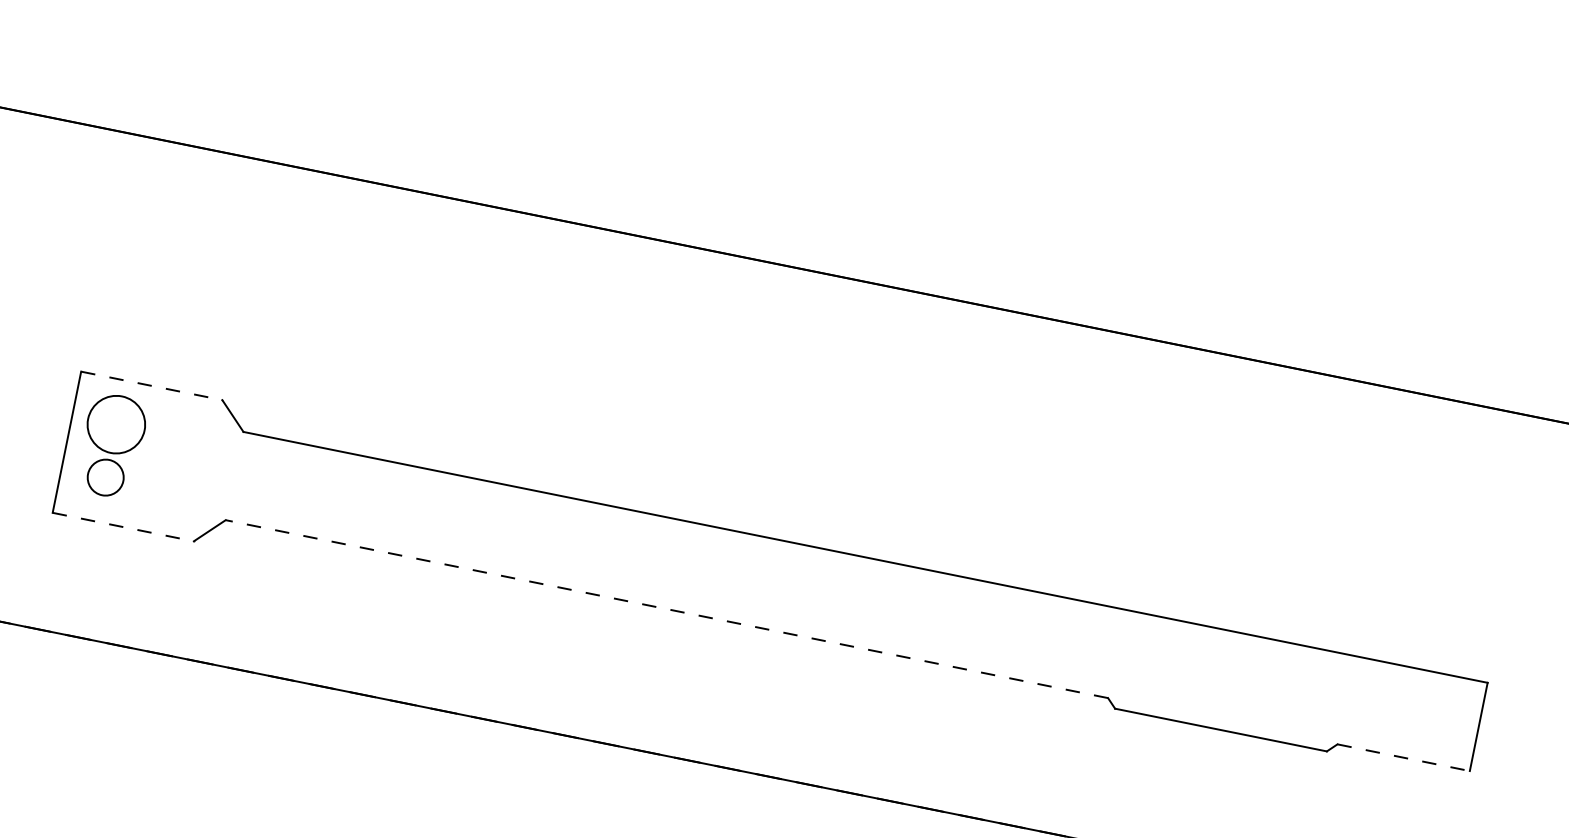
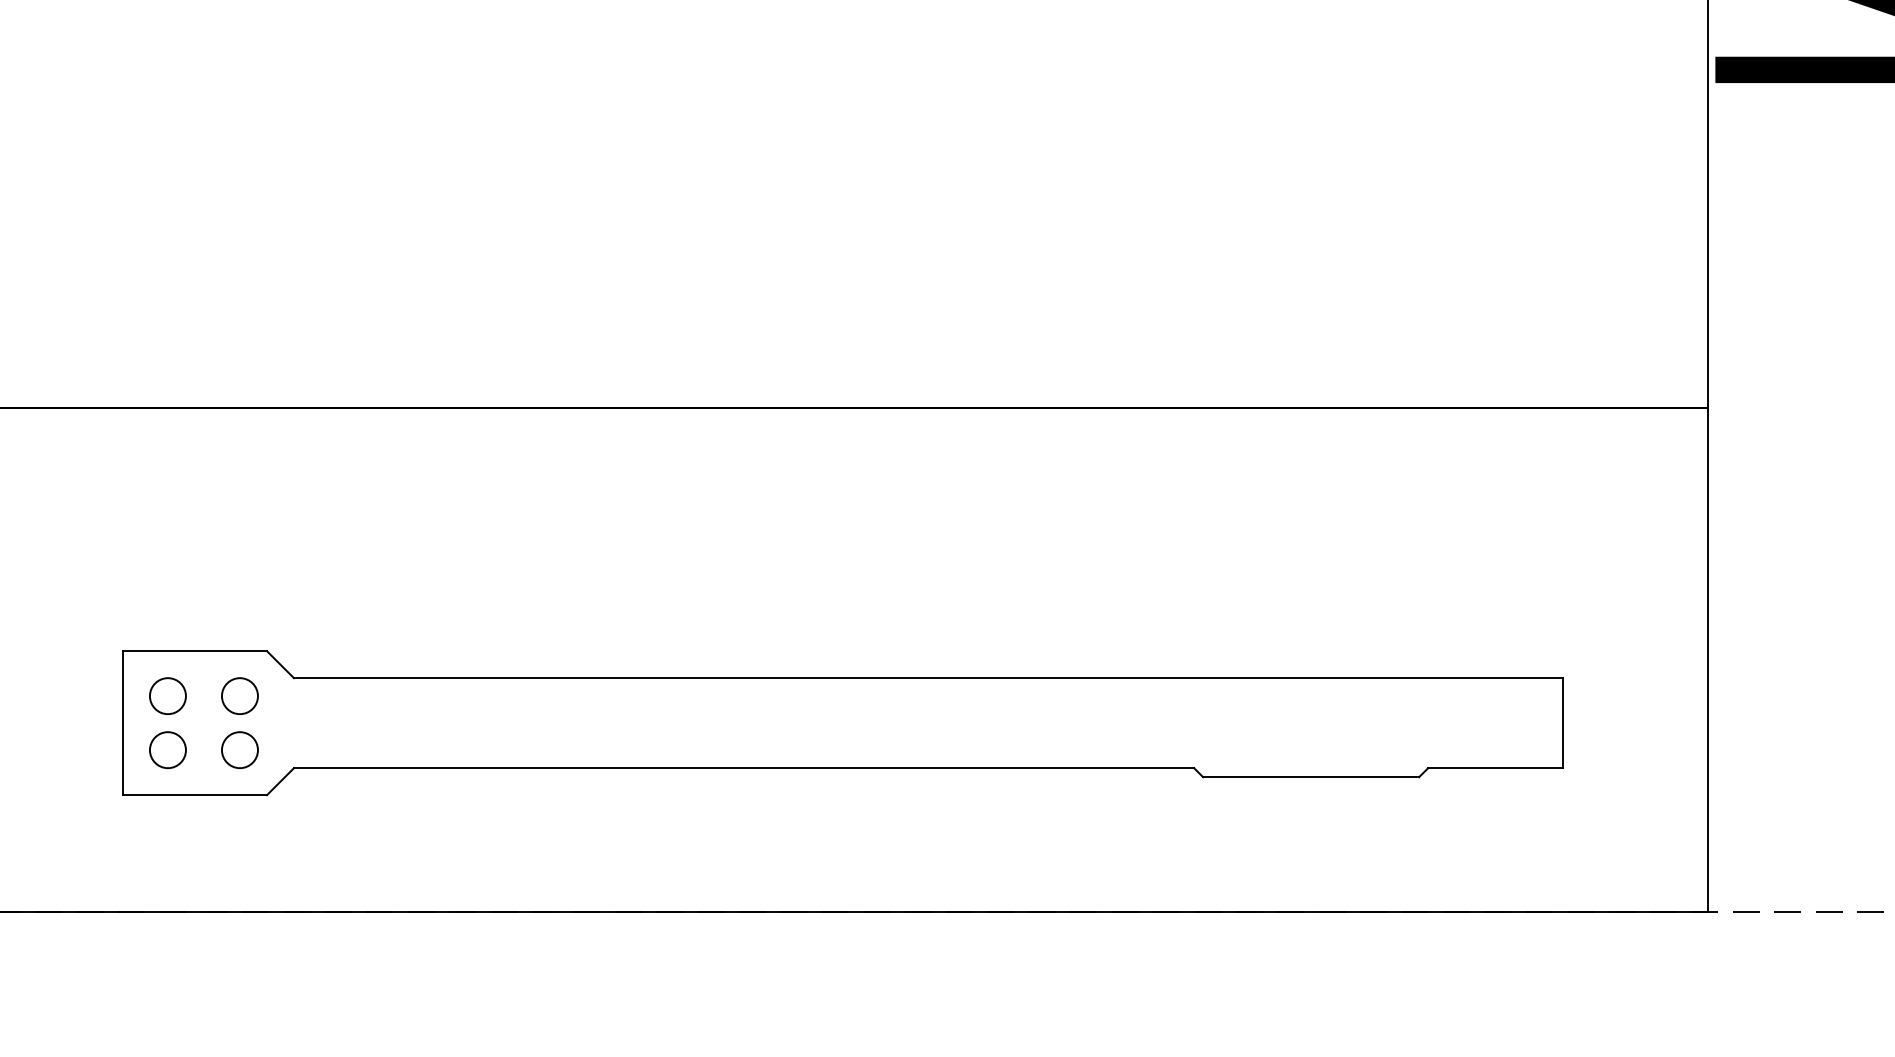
line: (152, 386) -> (195, 651), dashed -> solid
circle: (115, 424) -> (167, 696), size x0.62
circle: (186, 438) -> (239, 695), added
circle: (175, 492) -> (239, 750), added
line: (123, 527) -> (195, 795), dashed -> solid
line: (666, 609) -> (743, 768), dashed -> solid
line: (1403, 757) -> (1495, 768), dashed -> solid

